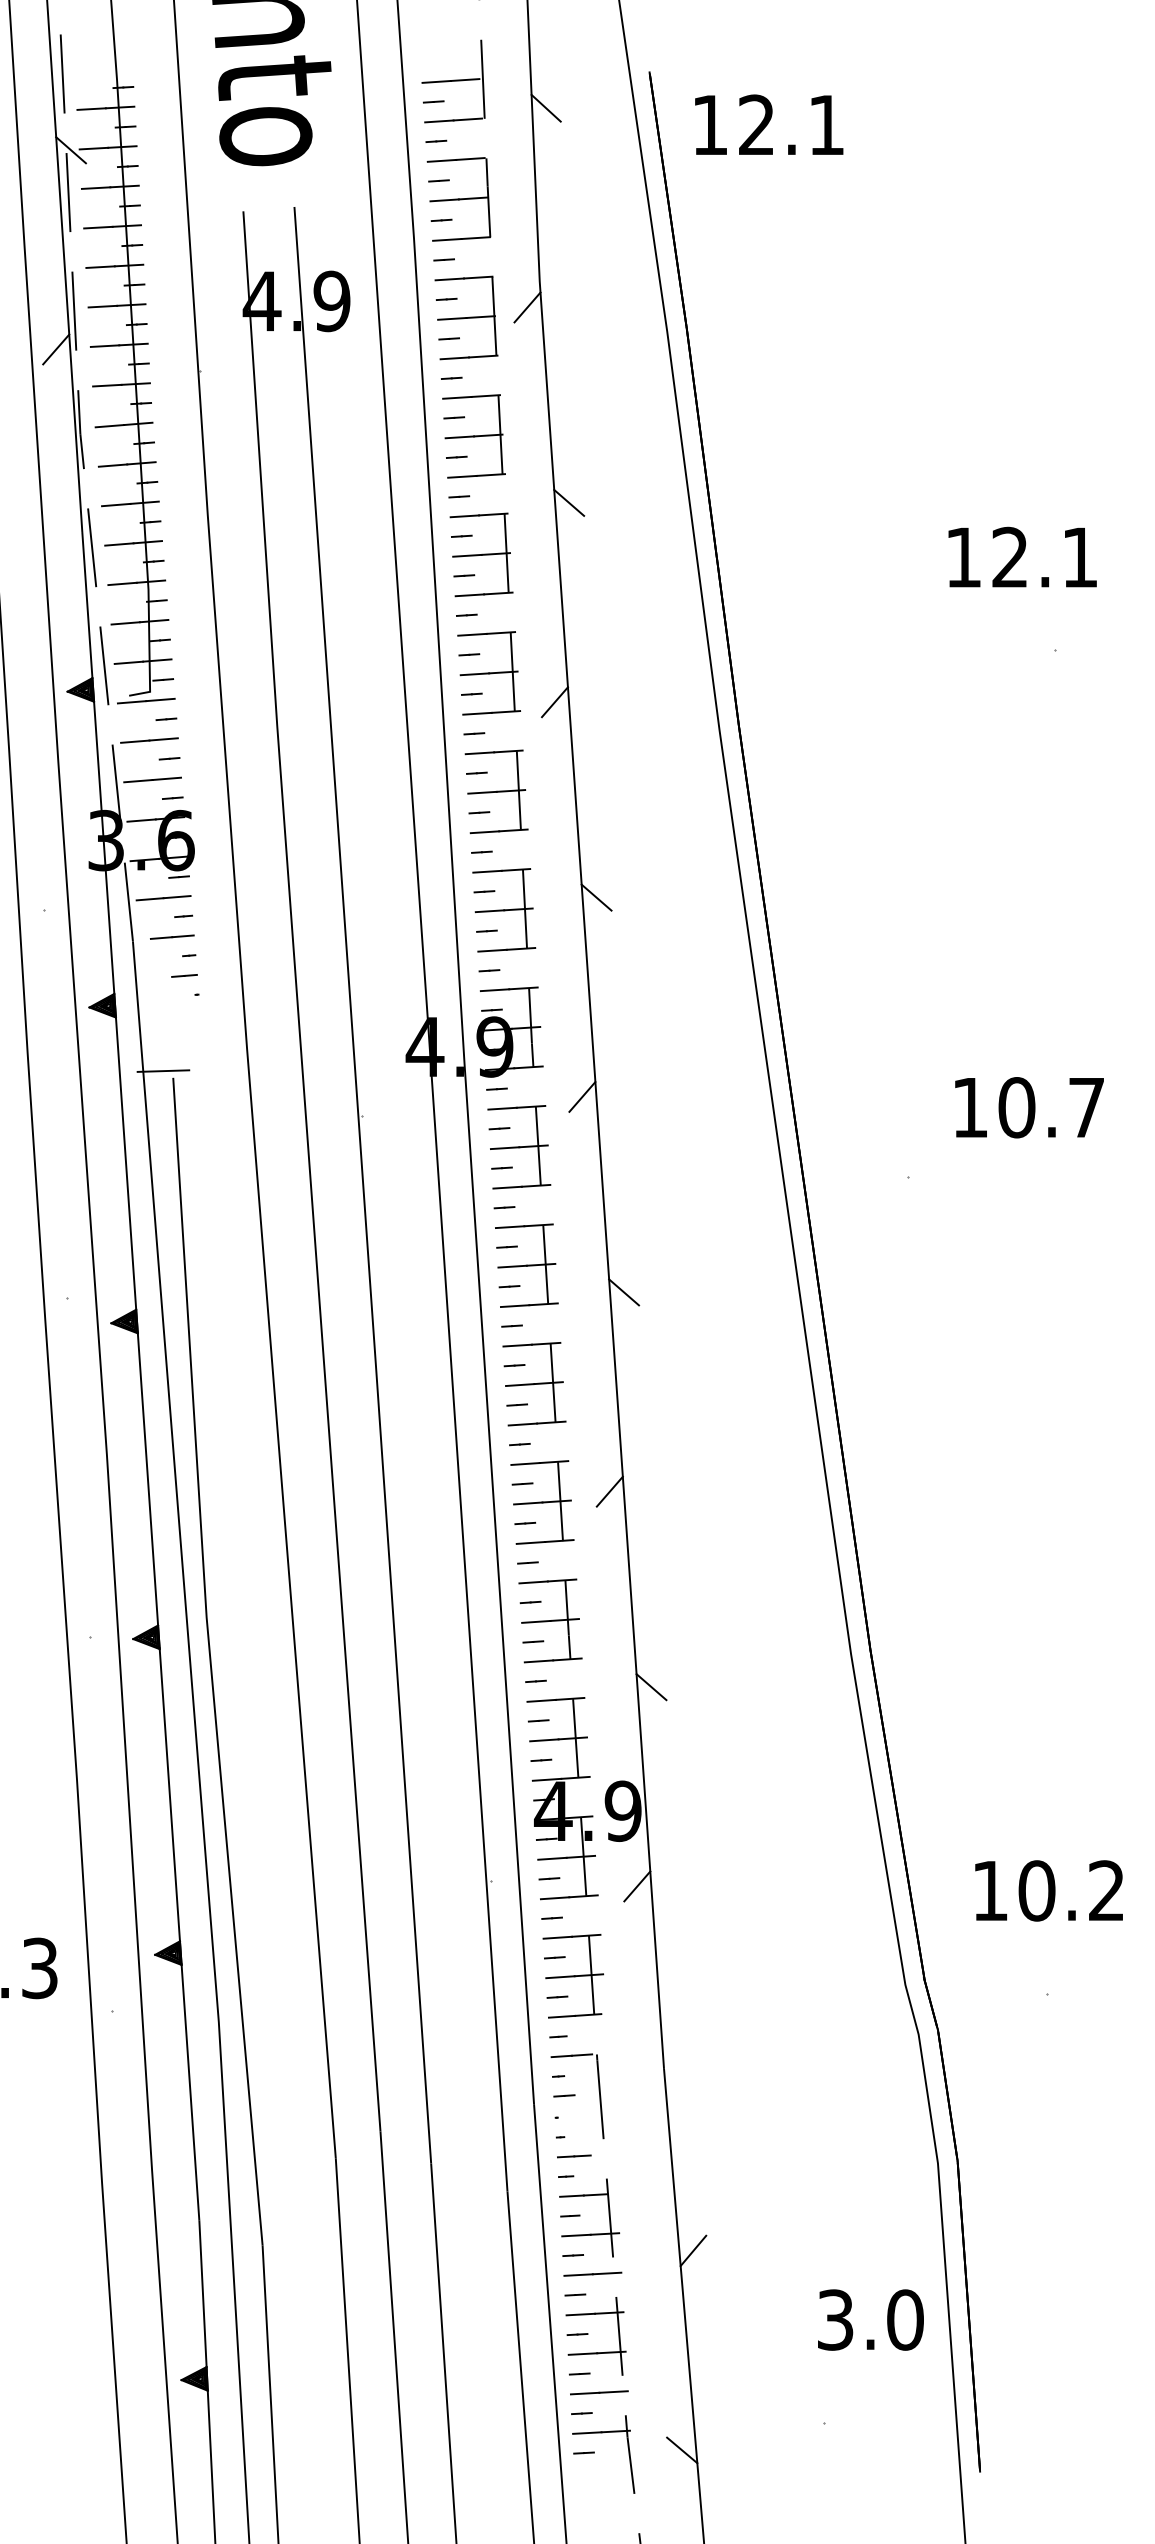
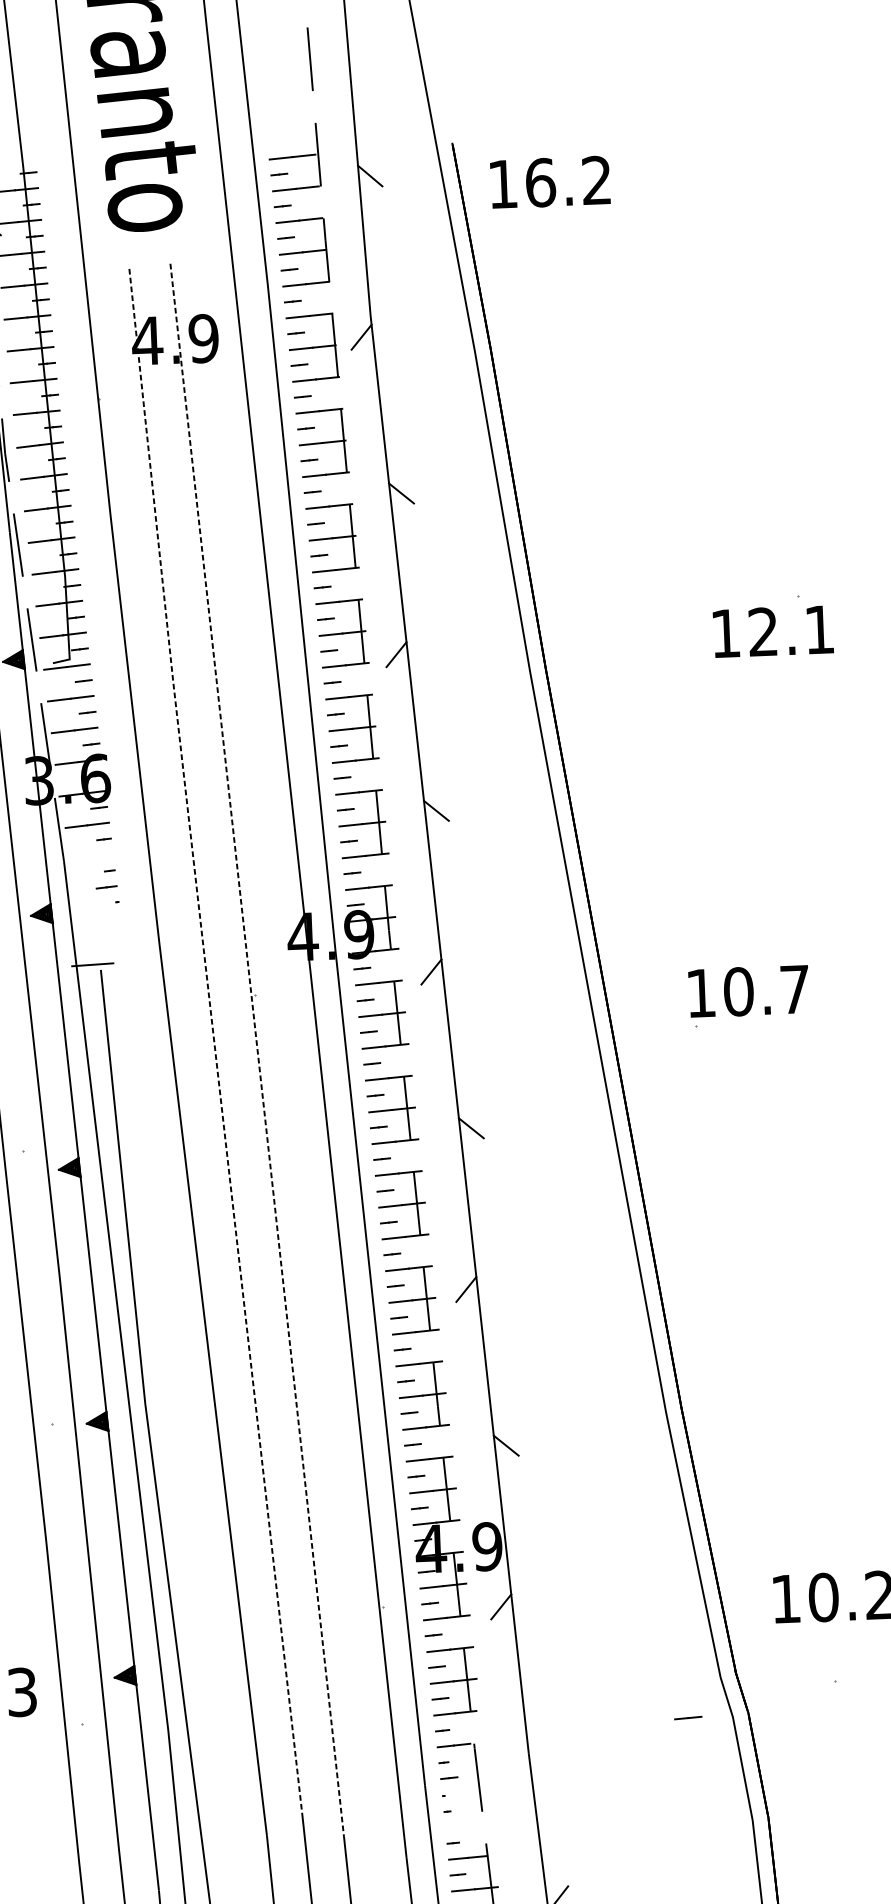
text: (790, 124) -> (567, 181), 12.1 -> 16.2
text: (1022, 556) -> (773, 630), moved
line: (172, 936) -> (95, 855), removed
text: (1029, 1107) -> (748, 991), moved
line: (309, 1170) -> (213, 1040), solid -> dashed
line: (363, 1184) -> (257, 1049), solid -> dashed
line: (574, 2156) -> (688, 1718), moved

